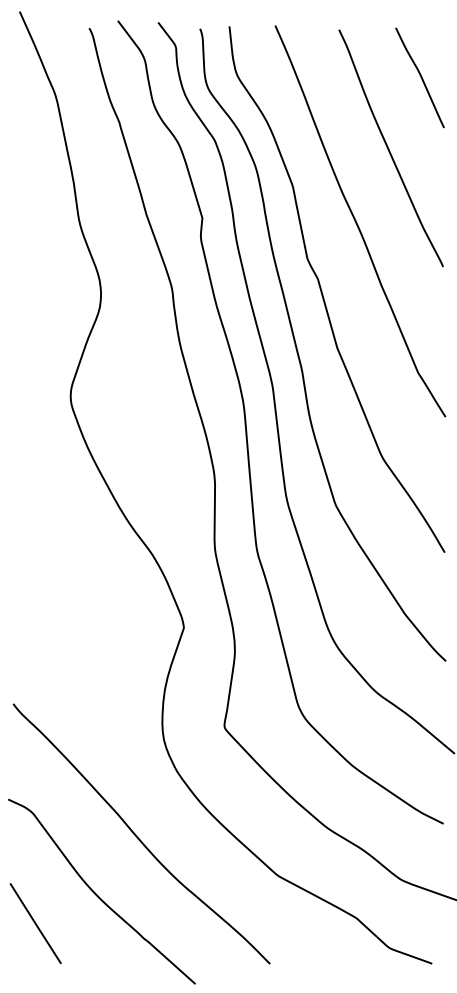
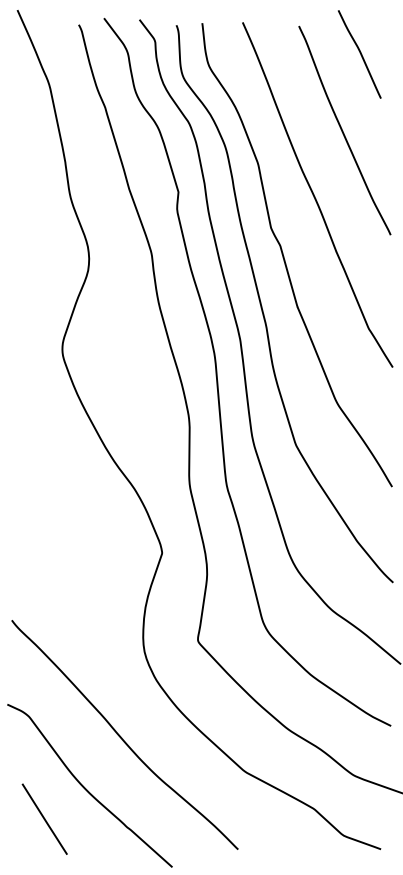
curve: (420, 77) -> (360, 54), moved
line: (35, 923) -> (44, 819), moved

